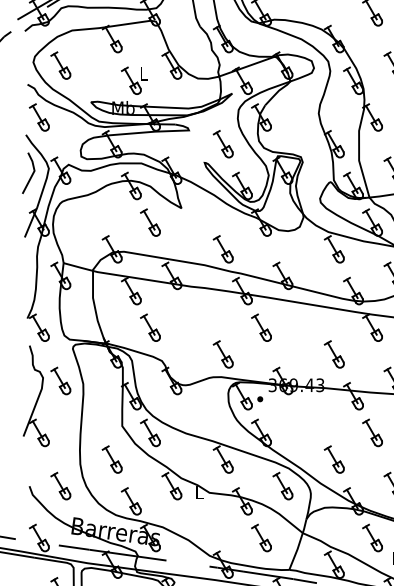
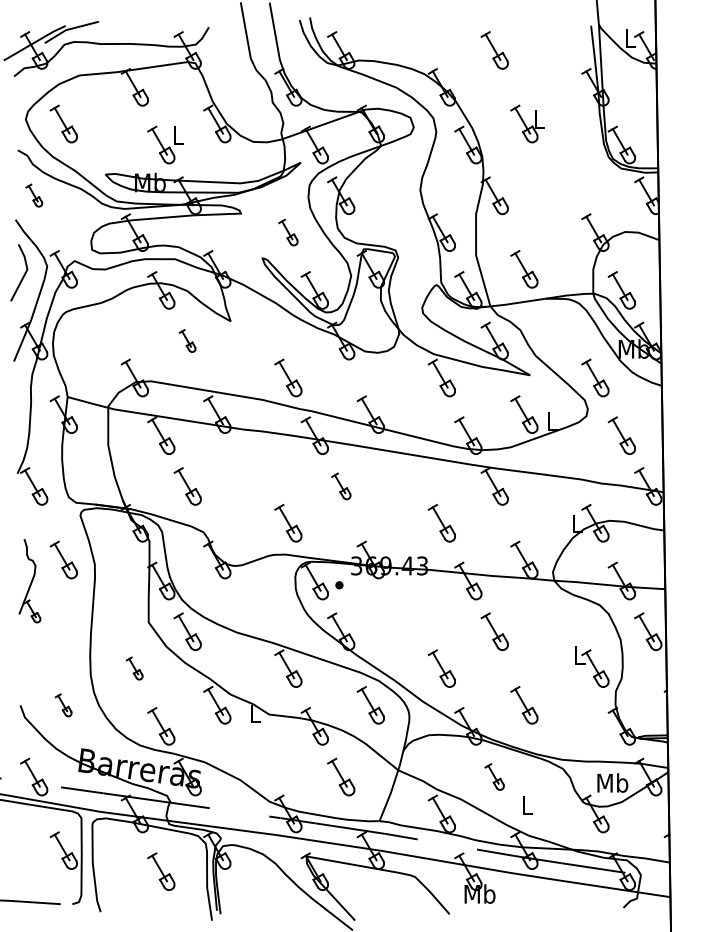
part: (39, 117) -> (34, 195), size x0.6
part: (223, 144) -> (288, 232), size x0.7
part: (150, 222) -> (187, 340), size x0.6
part: (261, 327) -> (341, 486), size x0.7
part: (36, 395) -> (29, 580), size x0.6
part: (112, 459) -> (134, 668), size x0.6
part: (60, 486) -> (63, 705), size x0.6
part: (372, 537) -> (494, 776), size x0.7

